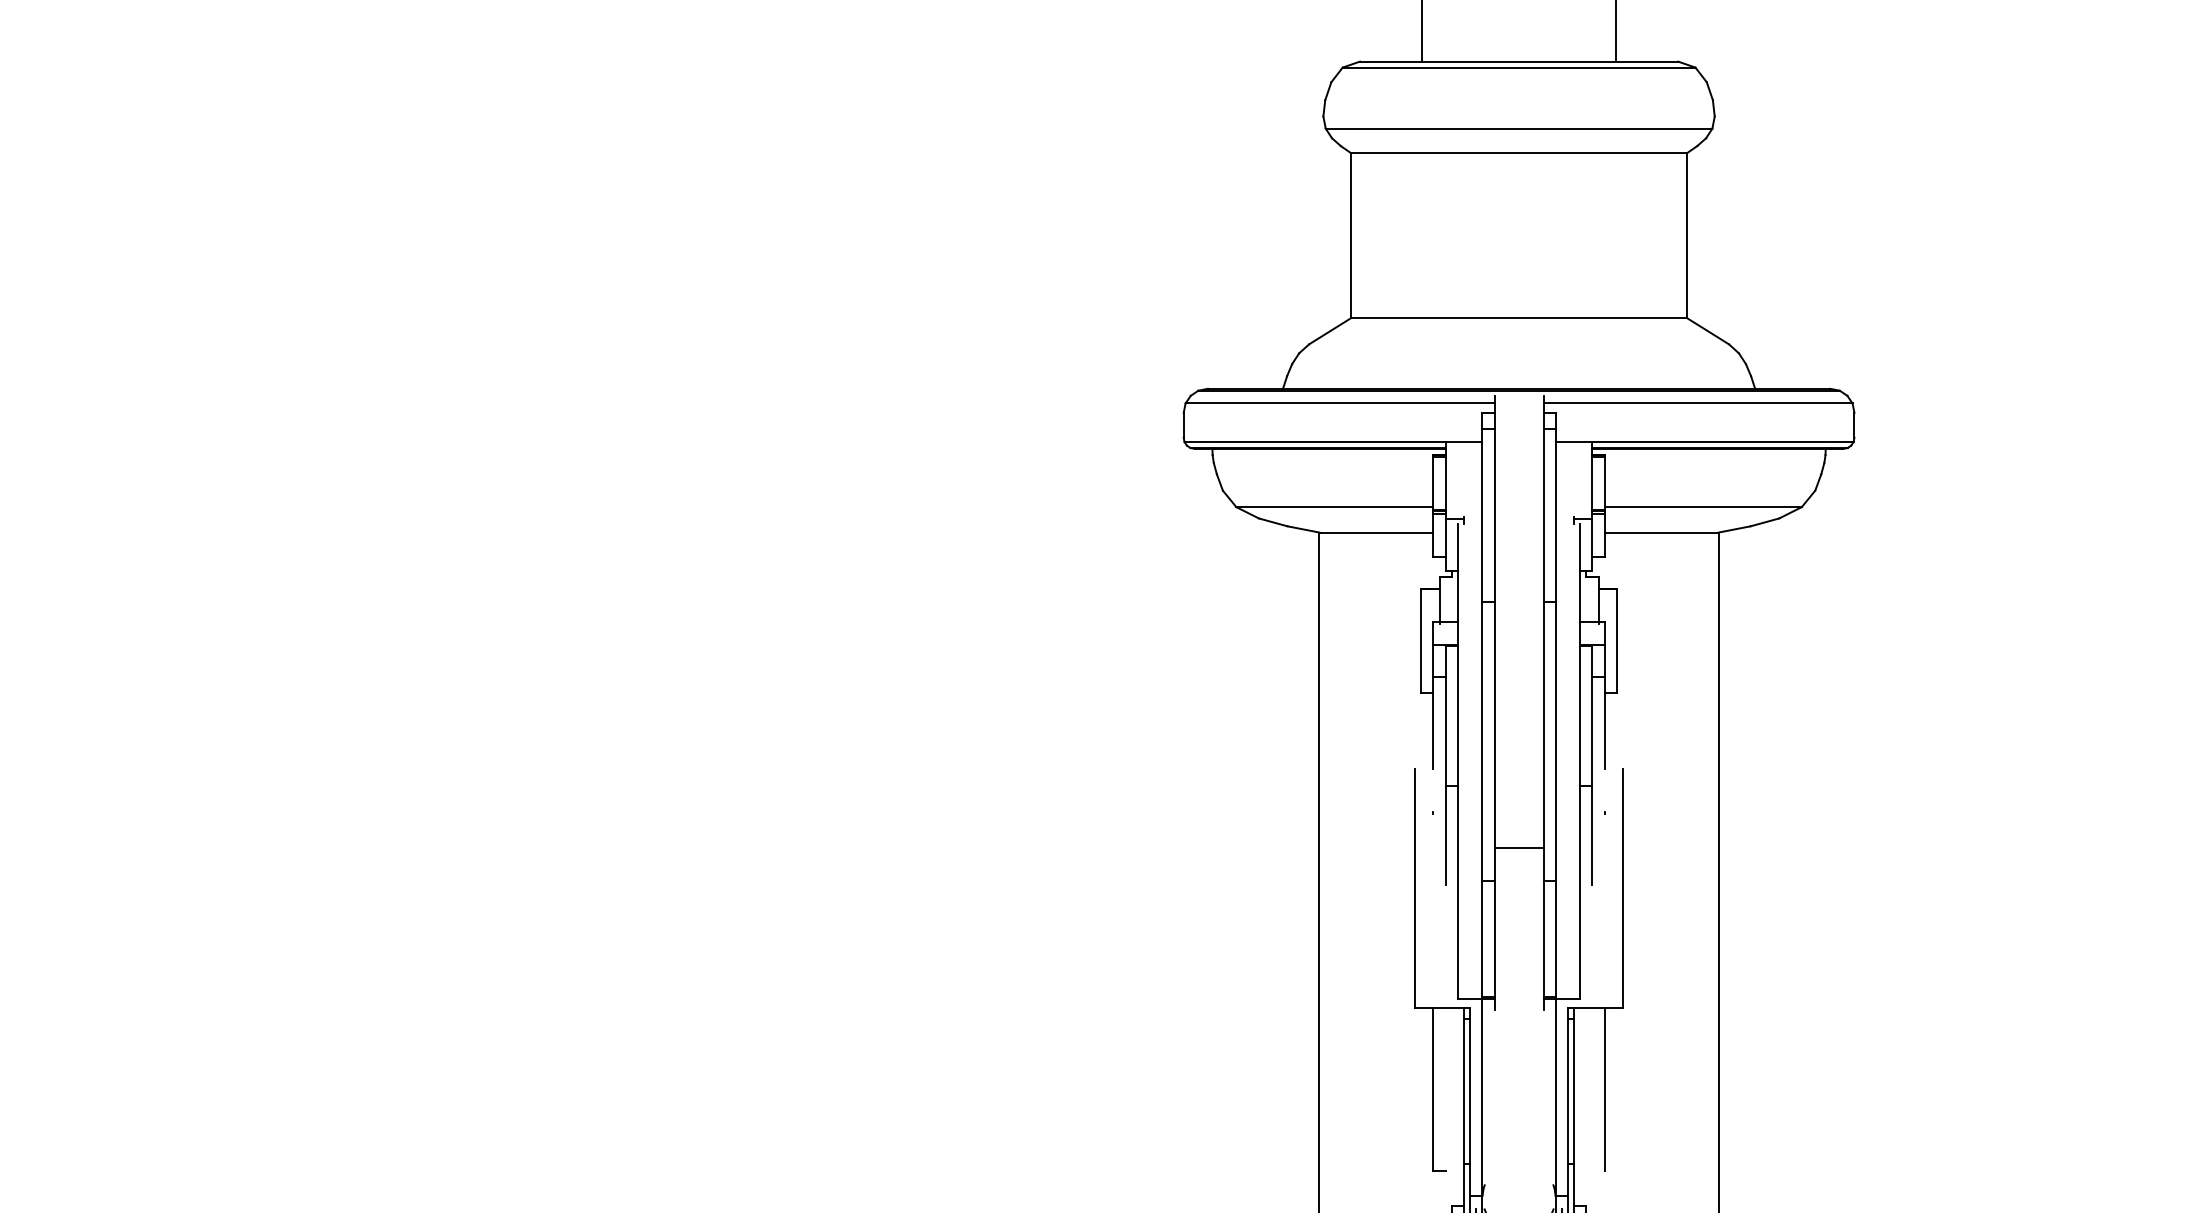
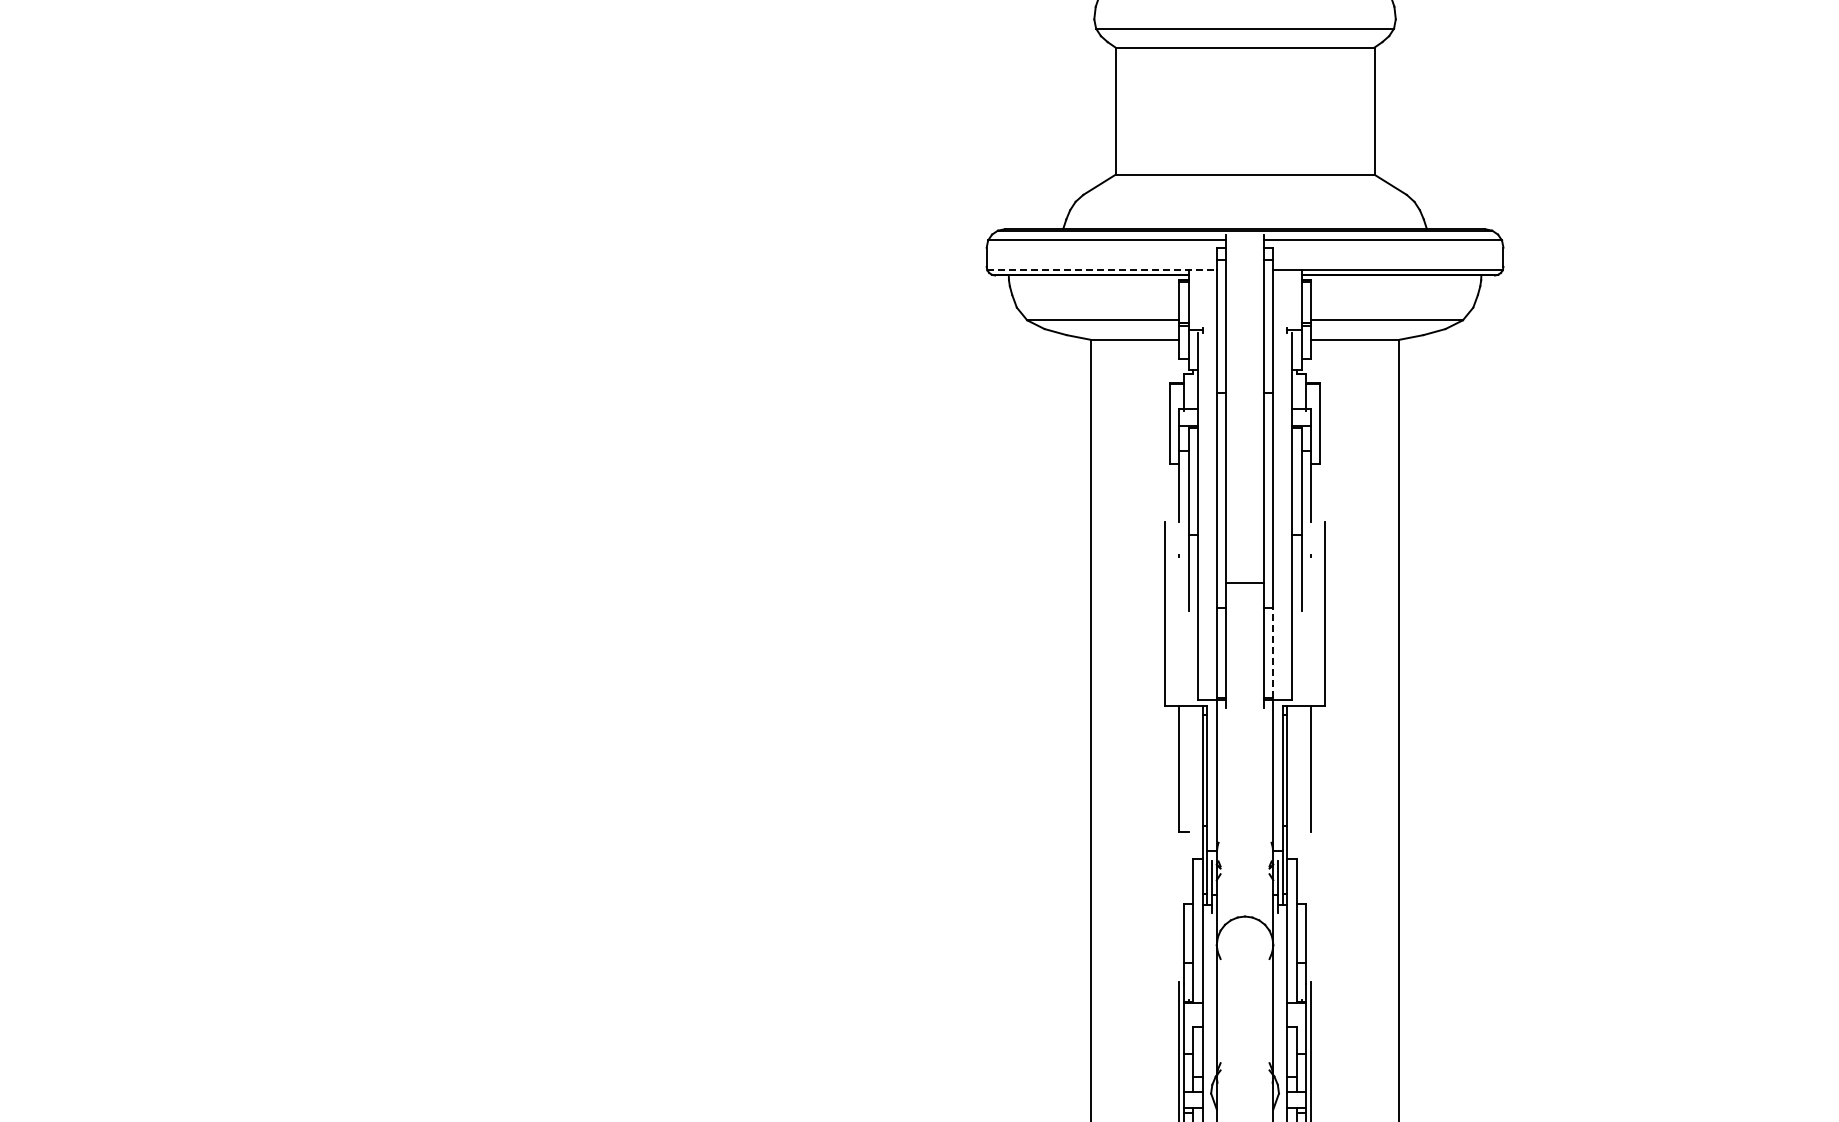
line: (1334, 442) -> (1102, 270), solid -> dashed
line: (1555, 939) -> (1273, 653), solid -> dashed

